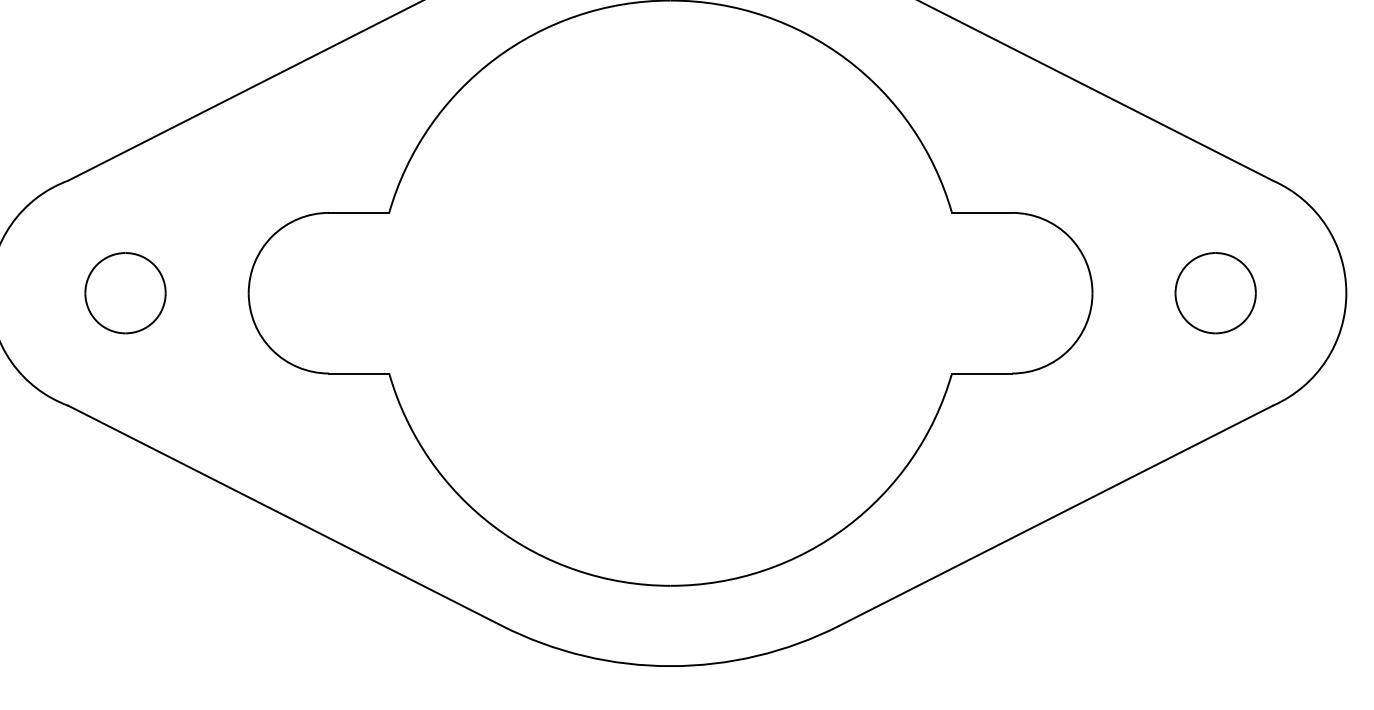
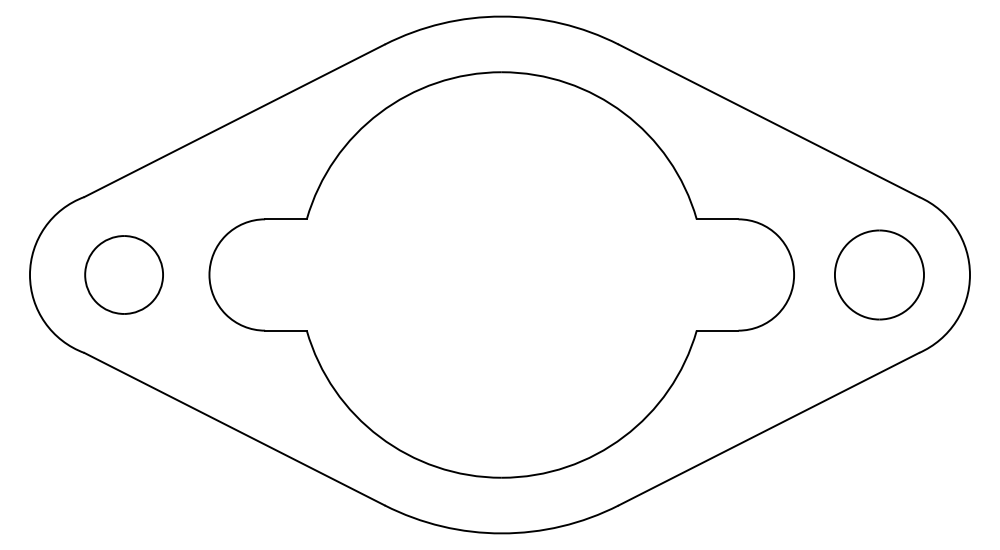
part: (124, 292) -> (123, 274), size x1.4
part: (1215, 292) -> (879, 274), size x1.6

